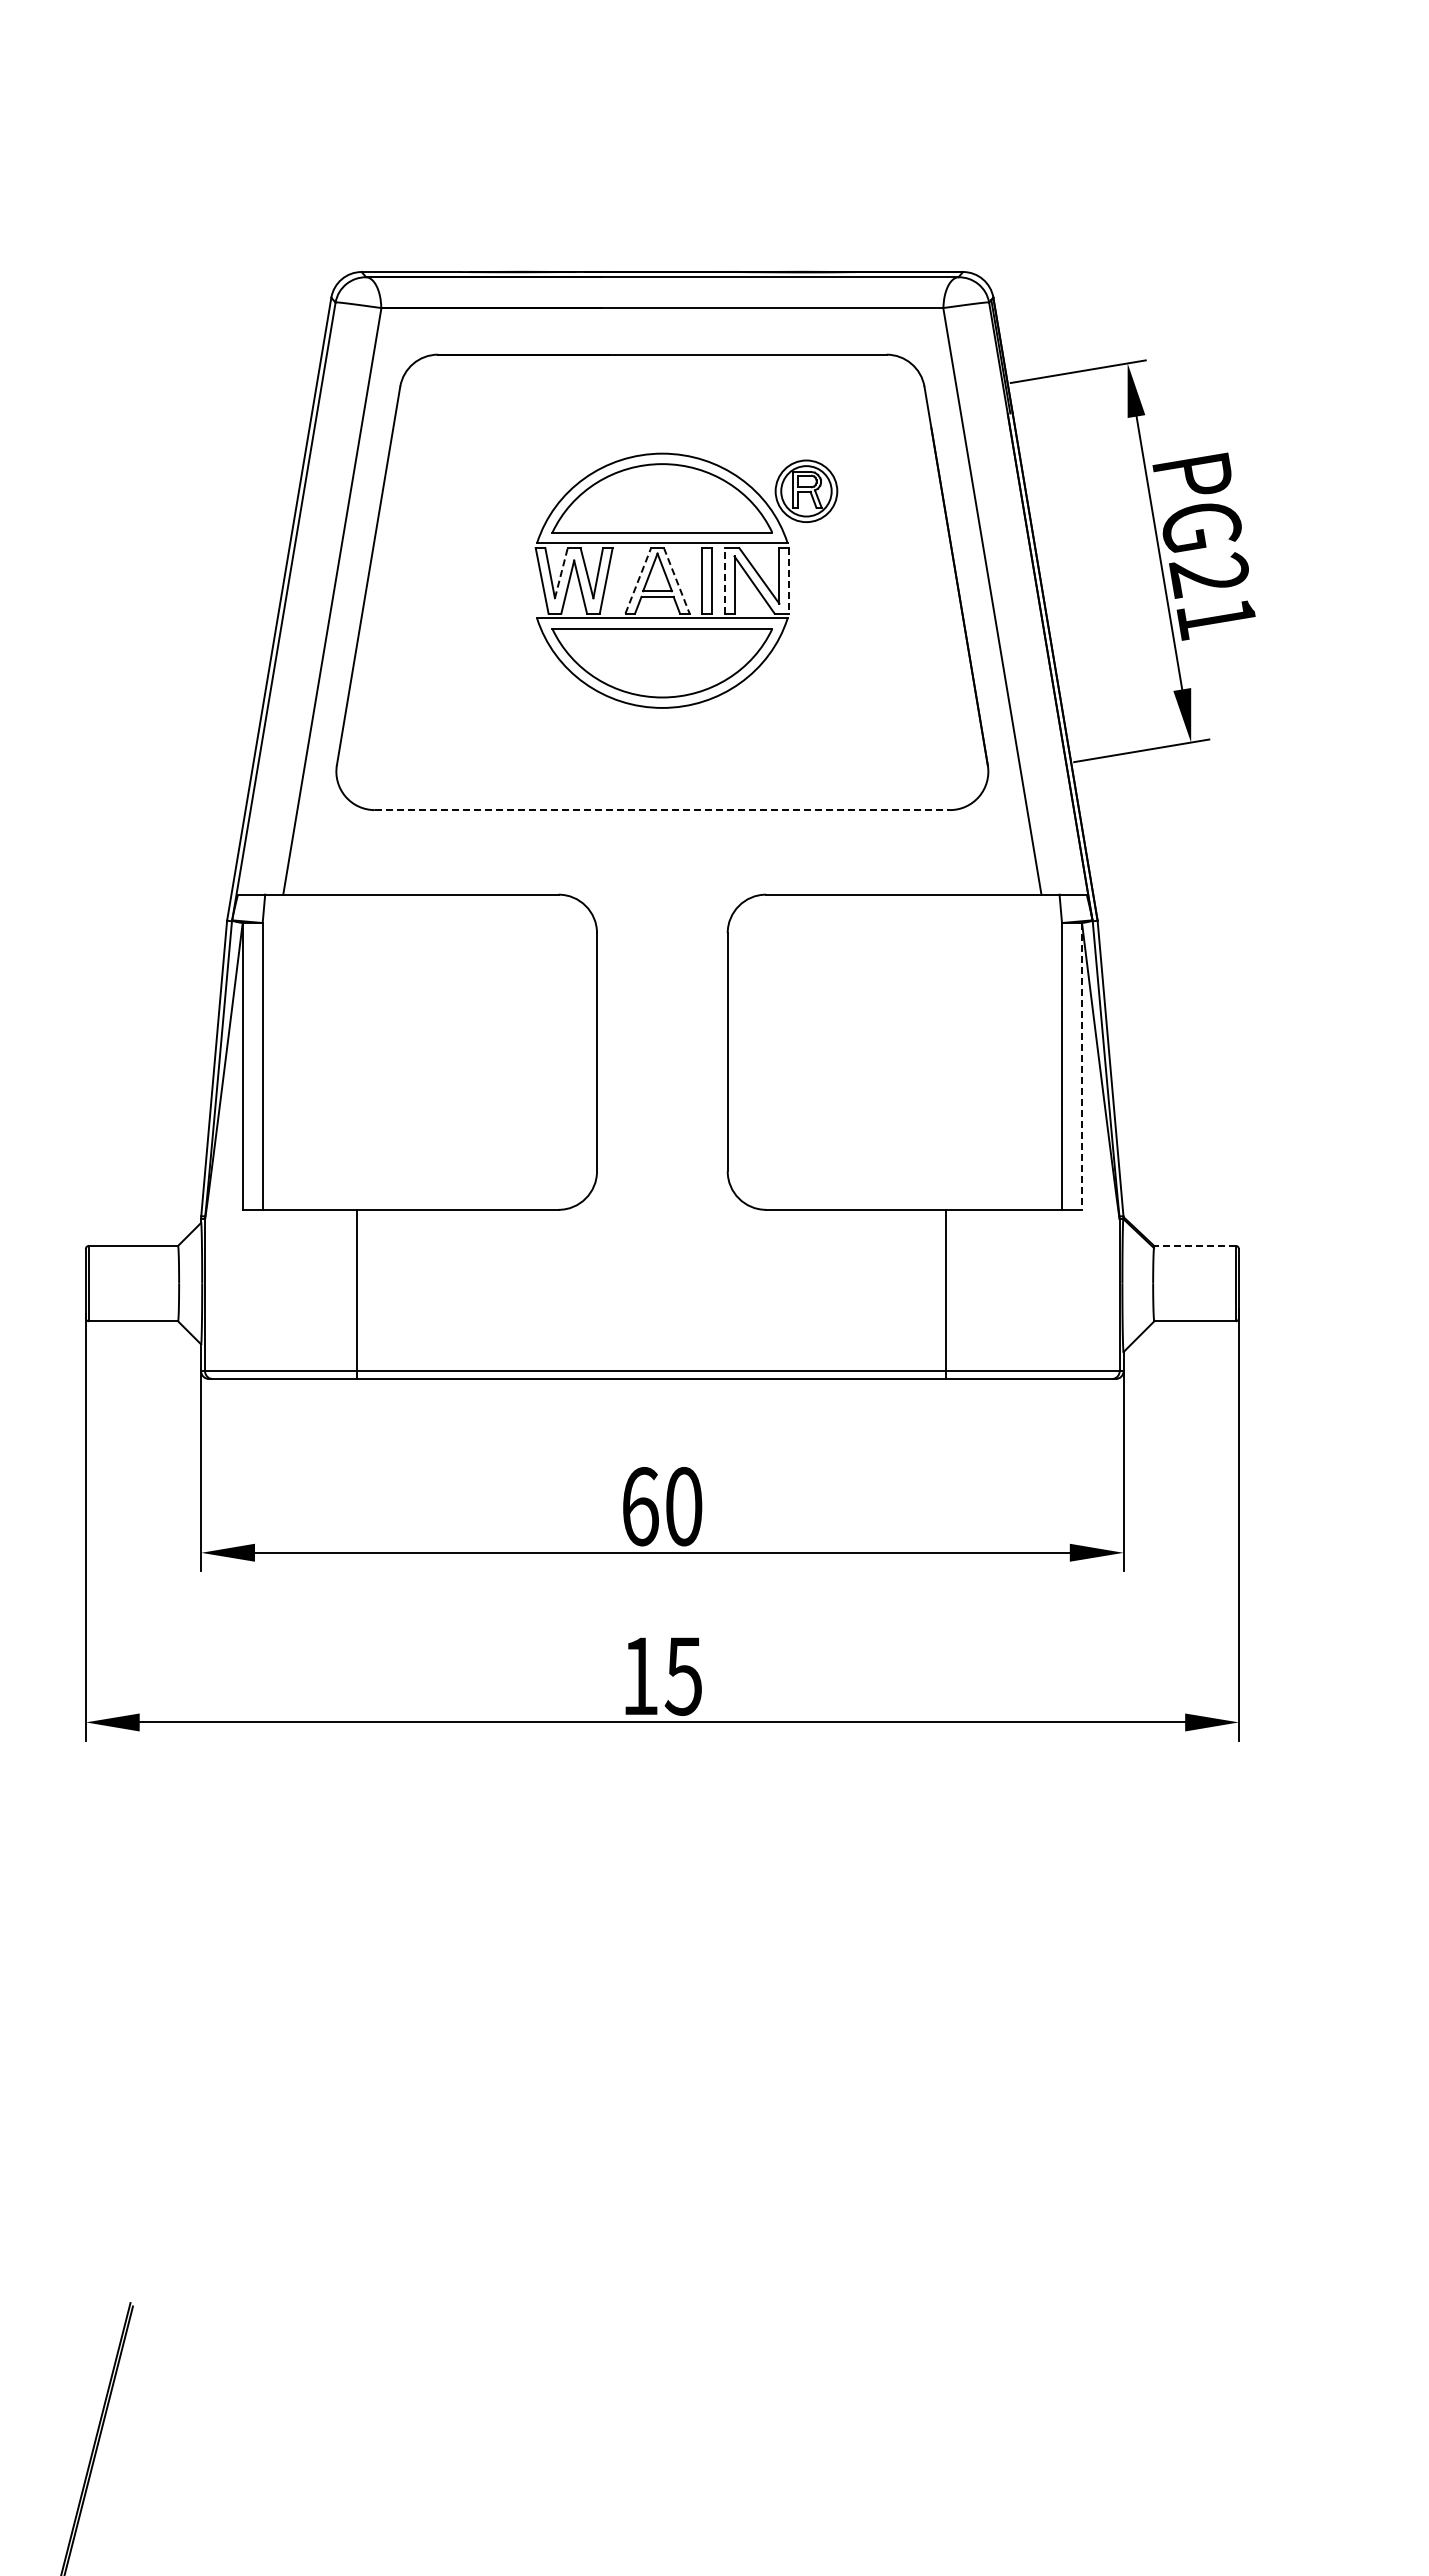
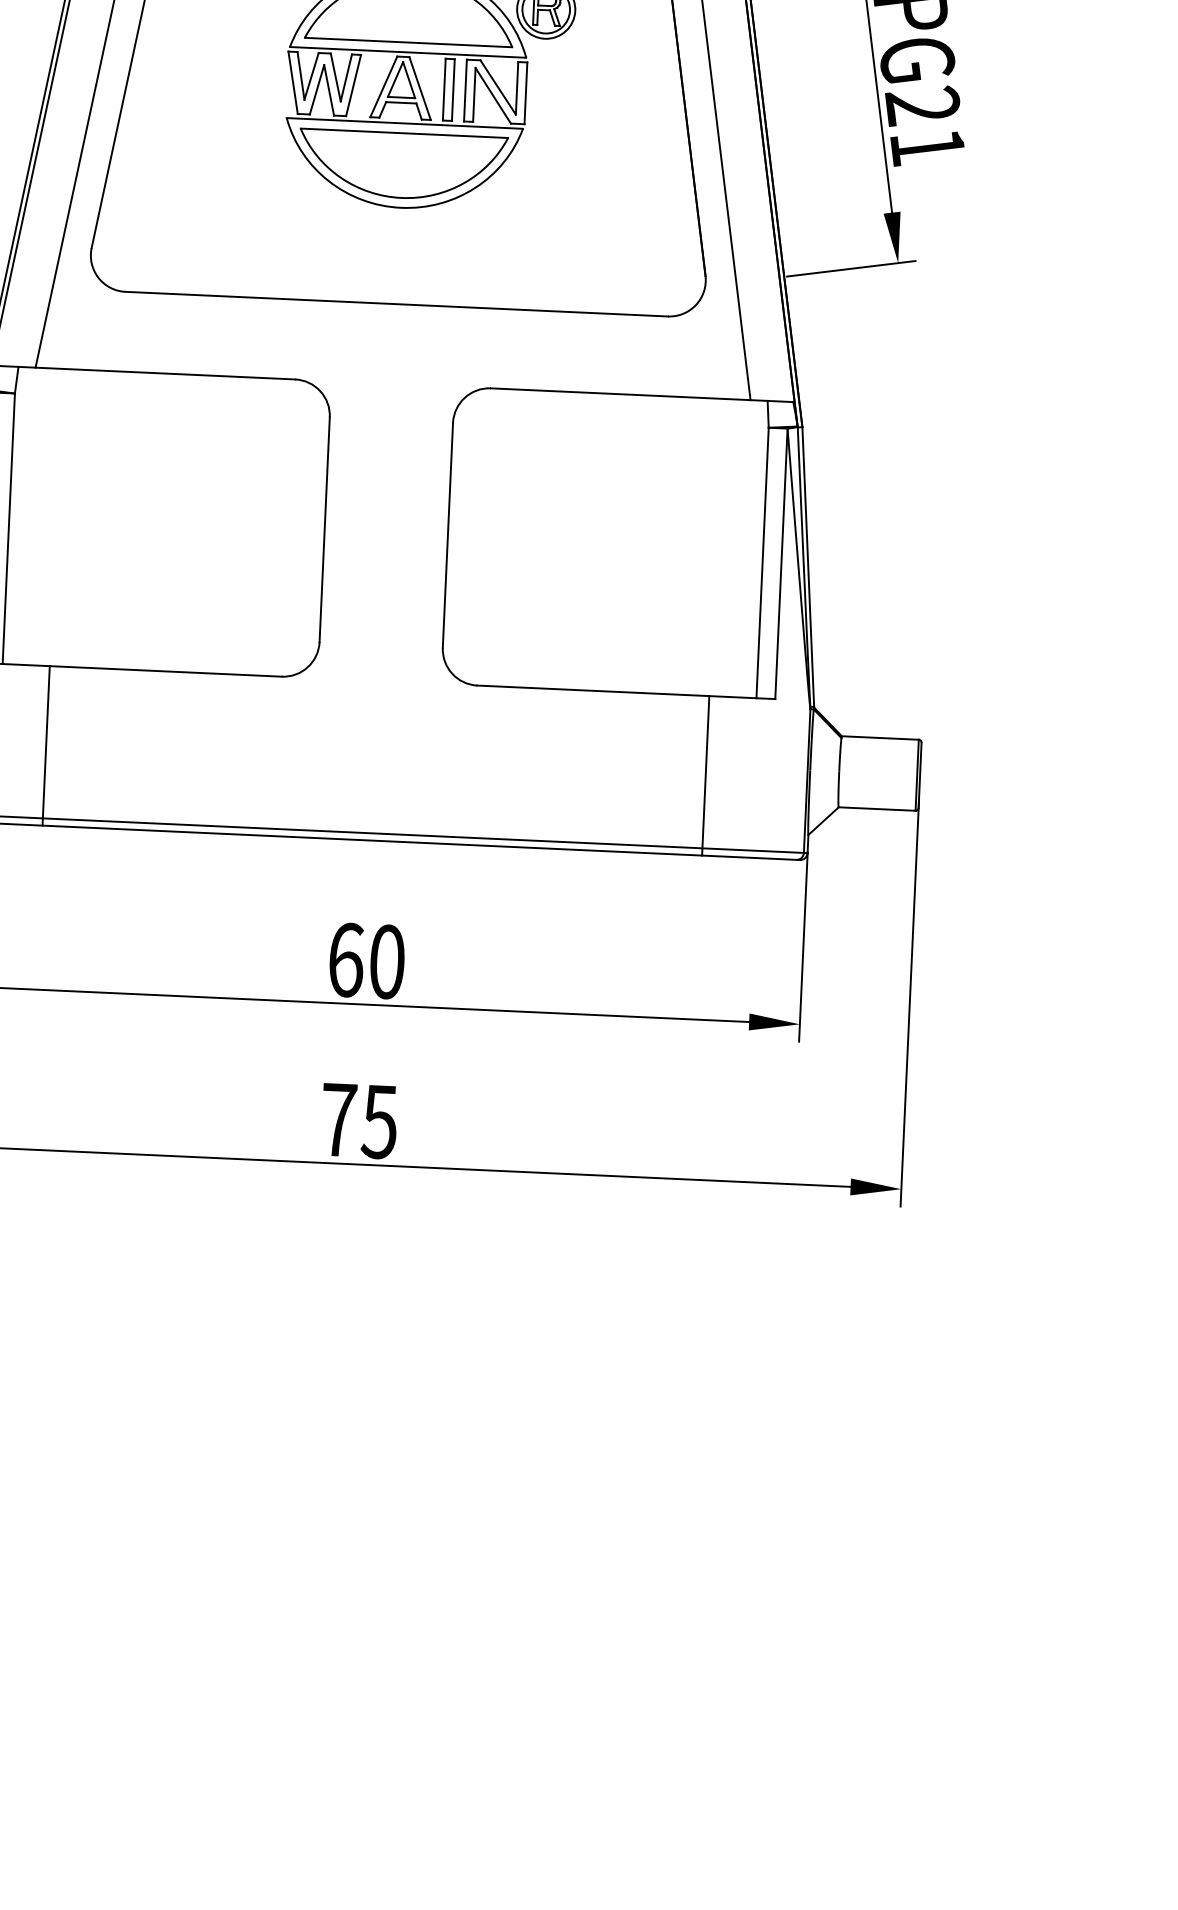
line: (561, 573) -> (311, 76), dashed -> solid
line: (638, 580) -> (384, 86), dashed -> solid
line: (724, 580) -> (465, 90), dashed -> solid
line: (789, 580) -> (526, 93), dashed -> solid
line: (676, 581) -> (419, 89), dashed -> solid
line: (662, 810) -> (396, 304), dashed -> solid
line: (1082, 1066) -> (781, 563), dashed -> solid
line: (1195, 1245) -> (880, 737), dashed -> solid
line: (356, 1293) -> (46, 745), moved
line: (946, 1293) -> (706, 775), moved
text: (640, 1675) -> (339, 1119), 15 -> 75

